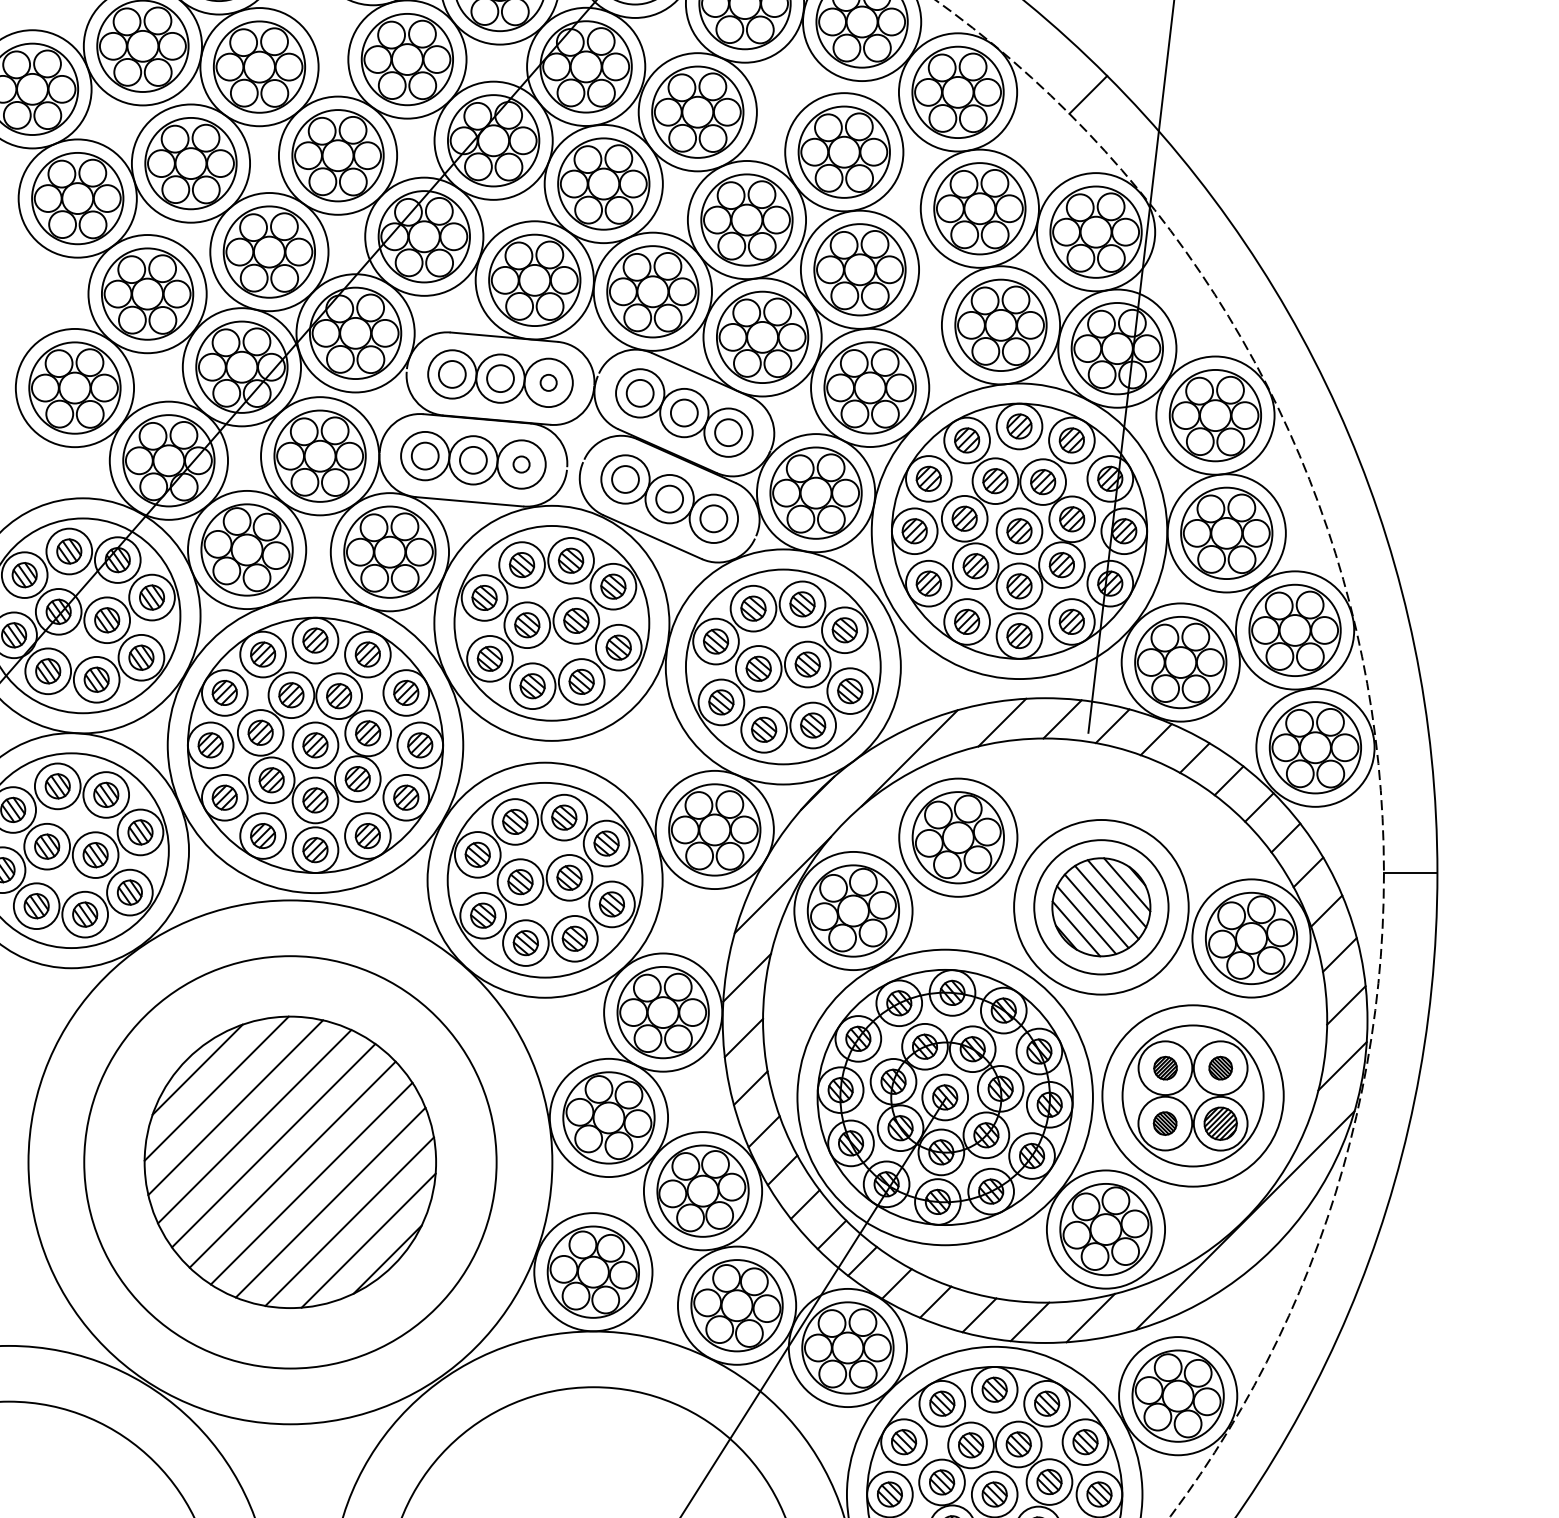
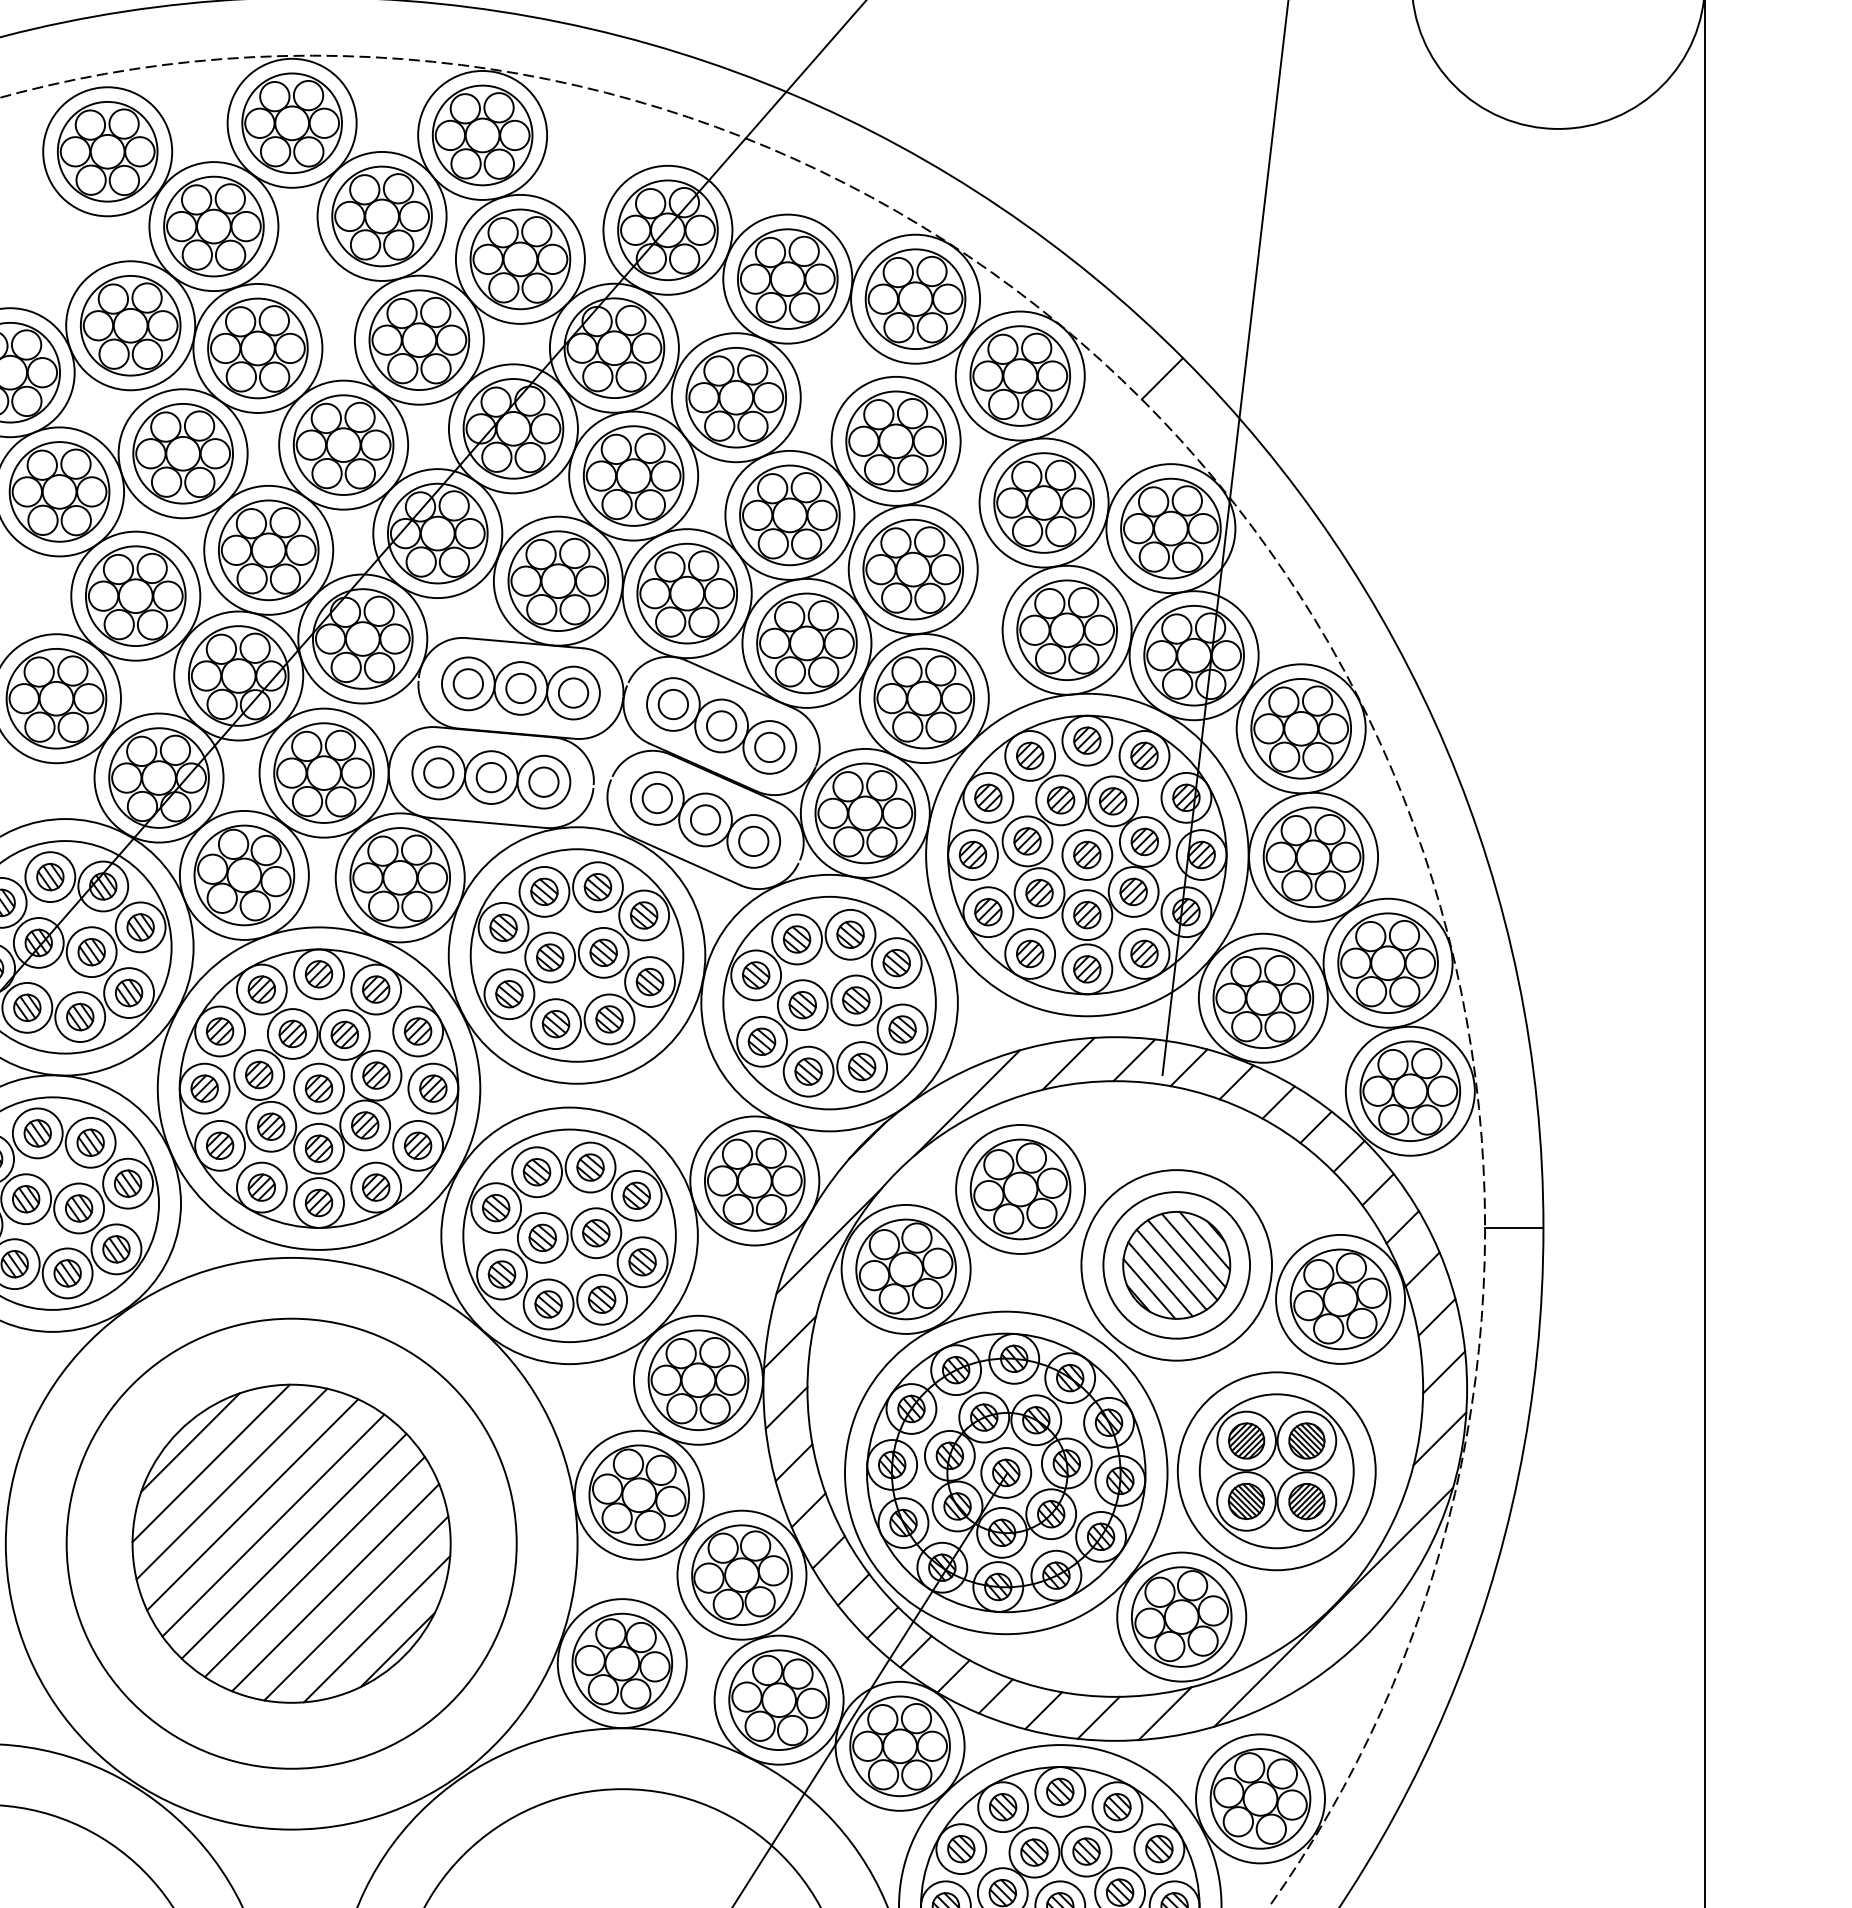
circle: (548, 382) -> (573, 692), size x1.67
circle: (521, 463) -> (543, 781), size x1.67
part: (1165, 1067) -> (1246, 1440), size x1.43
part: (1220, 1067) -> (1306, 1440), size x1.43
part: (1164, 1123) -> (1245, 1501), size x1.43

